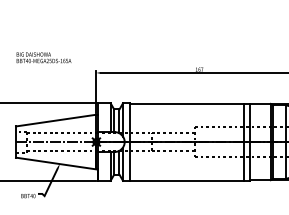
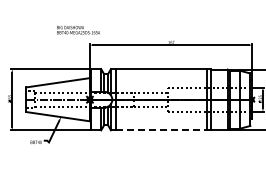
text: (43, 56) -> (78, 29), moved
line: (189, 181) -> (163, 130), solid -> dashed

